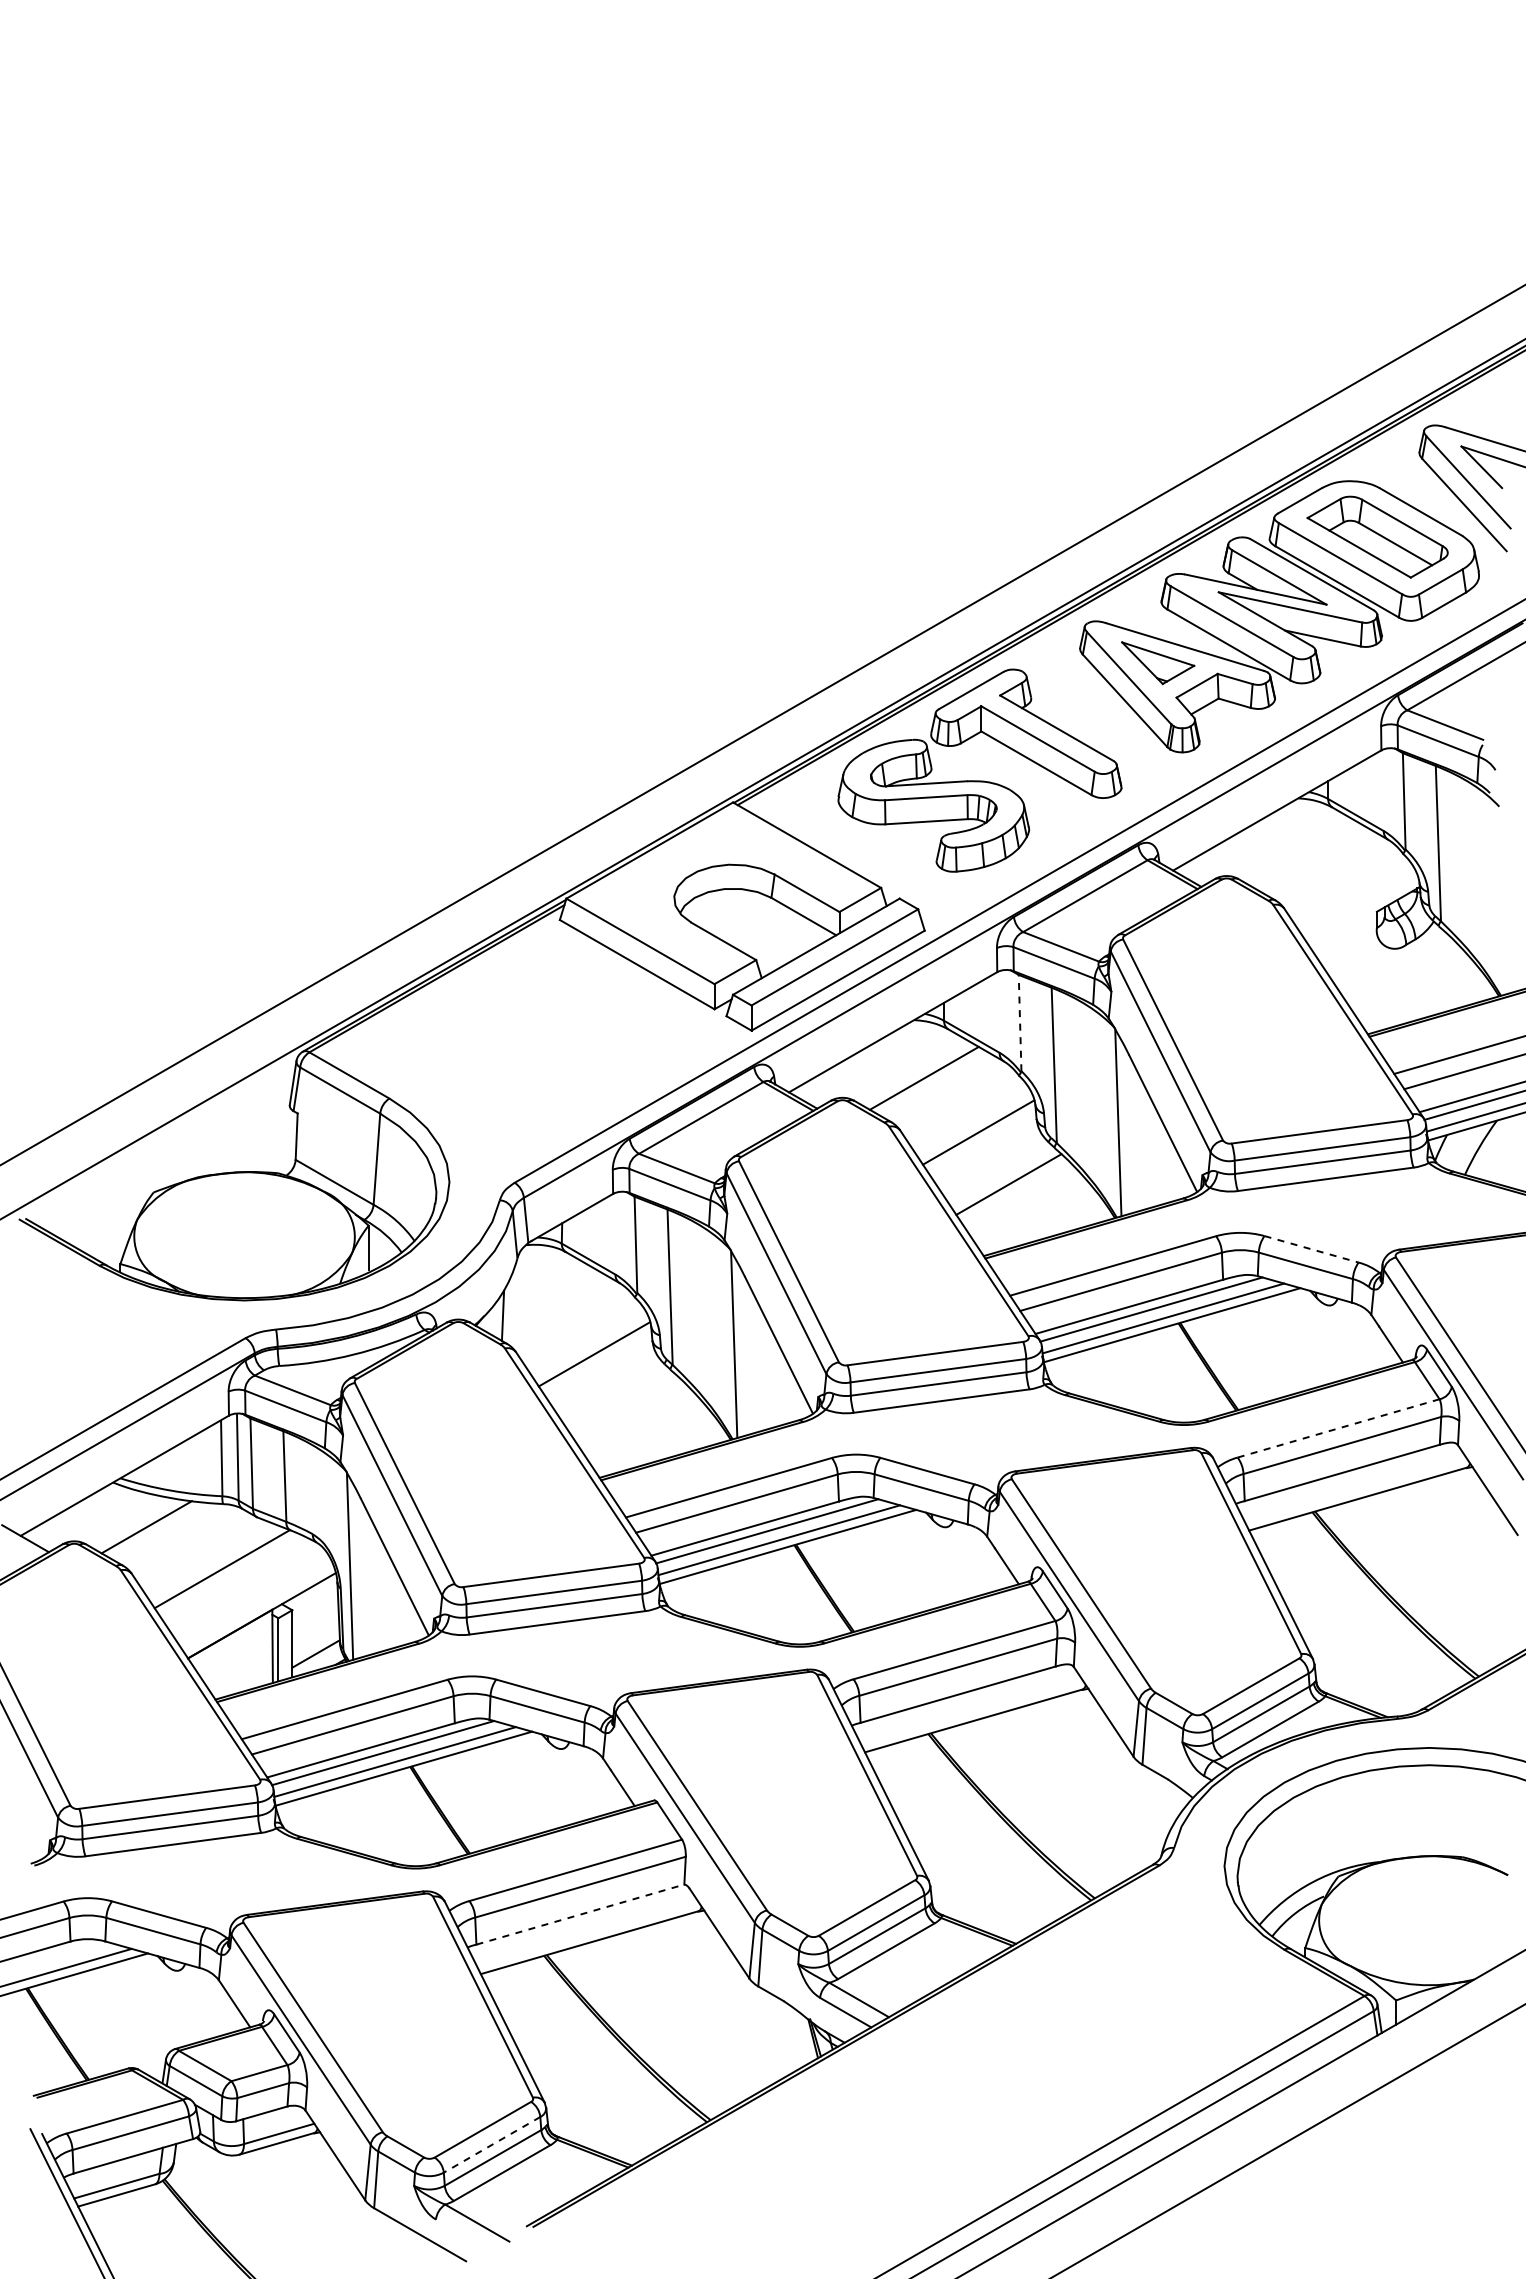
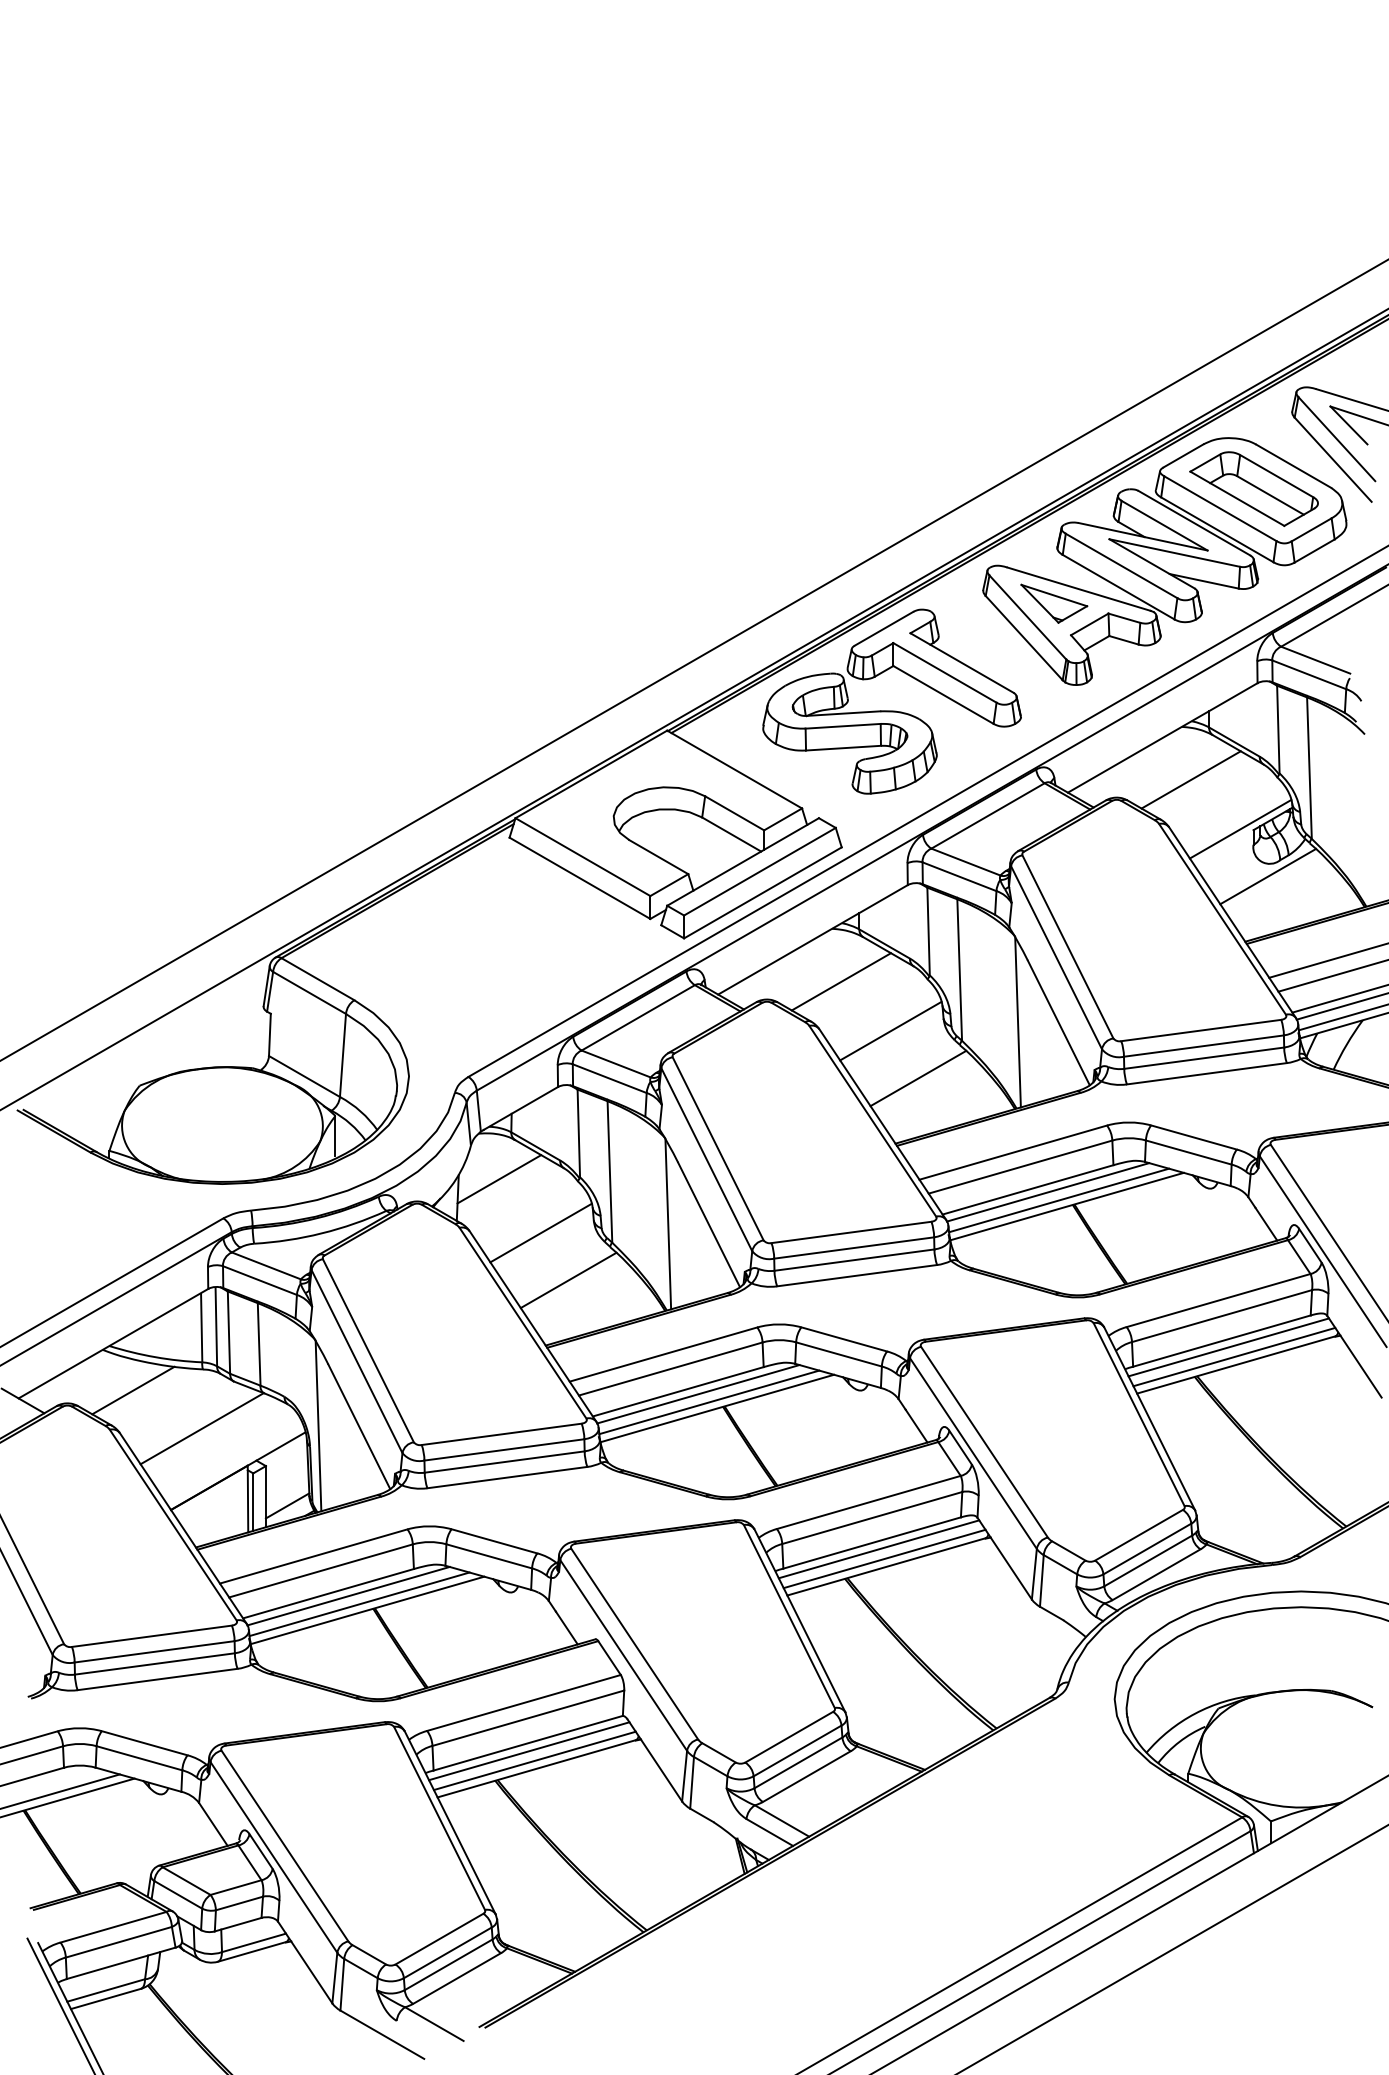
line: (1308, 856) -> (1191, 779), added
line: (1362, 910) -> (1240, 828), added
line: (1392, 962) -> (1267, 876), added
line: (1020, 1022) -> (928, 930), dashed -> solid
line: (1311, 1249) -> (1193, 1137), dashed -> solid
line: (548, 1294) -> (499, 1178), added
line: (624, 1405) -> (568, 1279), added
line: (1339, 1428) -> (1219, 1300), dashed -> solid
line: (1349, 1479) -> (1228, 1347), added
line: (1355, 1490) -> (1233, 1357), added
line: (965, 1701) -> (878, 1549), added
line: (971, 1712) -> (884, 1559), added
line: (580, 1914) -> (528, 1743), dashed -> solid
line: (581, 1923) -> (529, 1751), added
line: (587, 1933) -> (534, 1760), added
line: (492, 2144) -> (448, 1952), dashed -> solid

